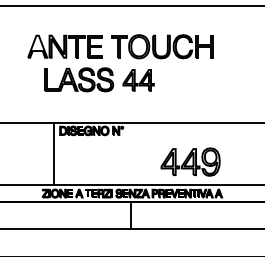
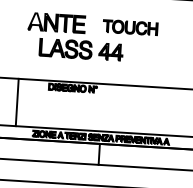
part: (162, 46) -> (130, 27), size x0.7
line: (53, 153) -> (17, 102), moved
part: (190, 161) -> (146, 116), removed

